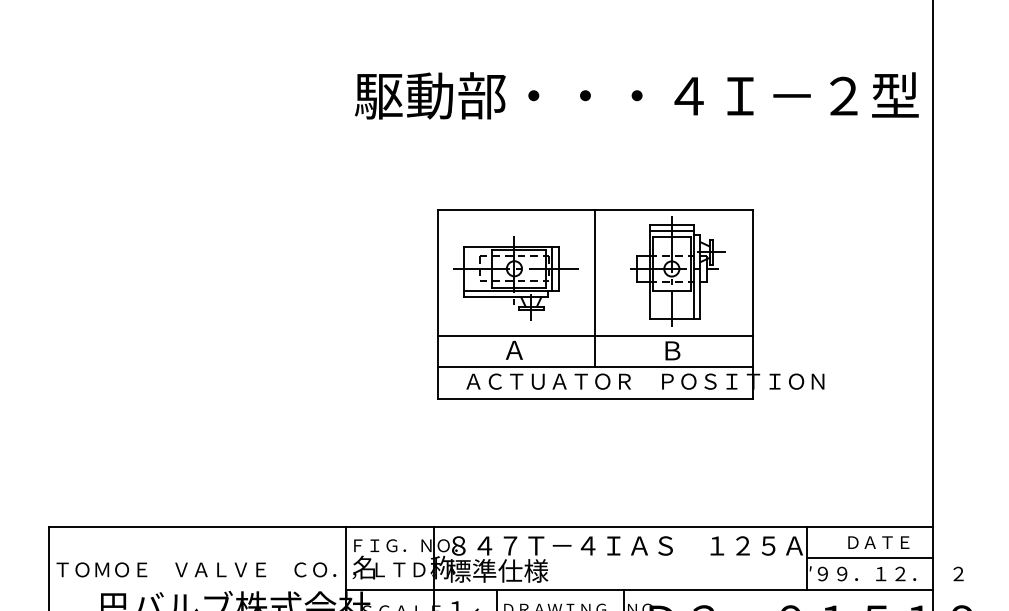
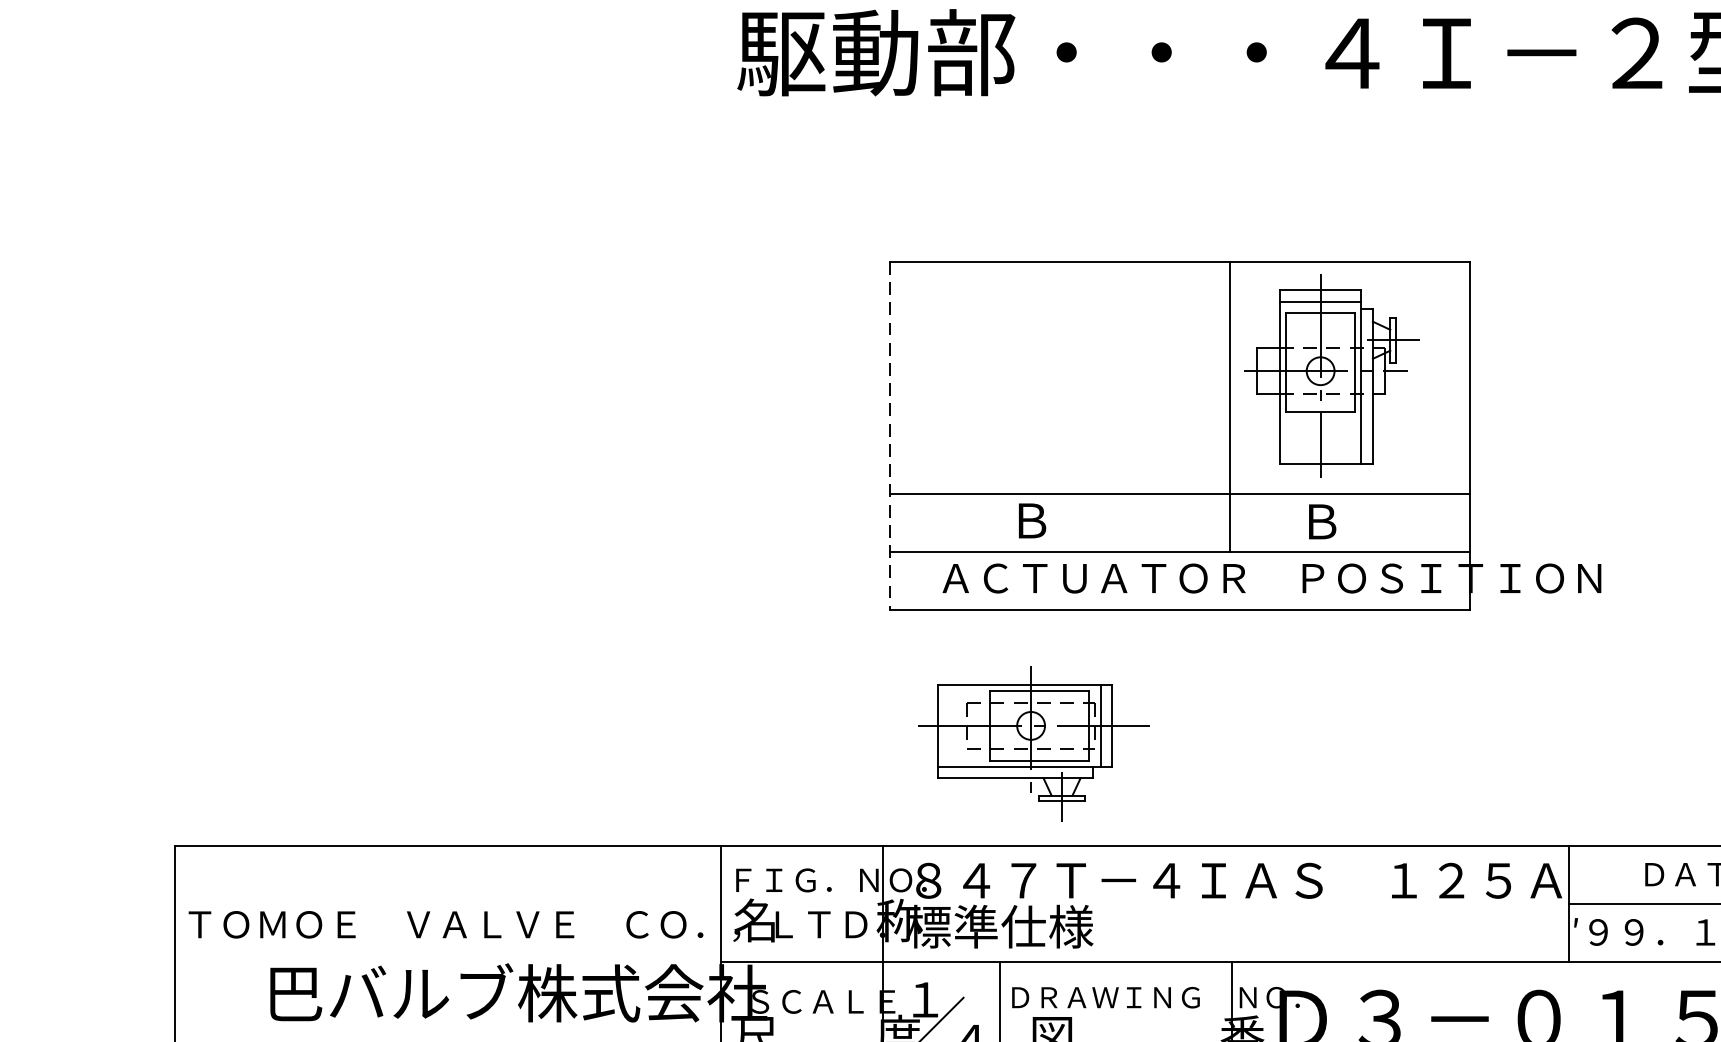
part: (515, 278) -> (1033, 743), moved
line: (595, 288) -> (1229, 407), moved
line: (437, 304) -> (889, 436), solid -> dashed
text: (513, 349) -> (1029, 519), Ａ -> Ｂ

